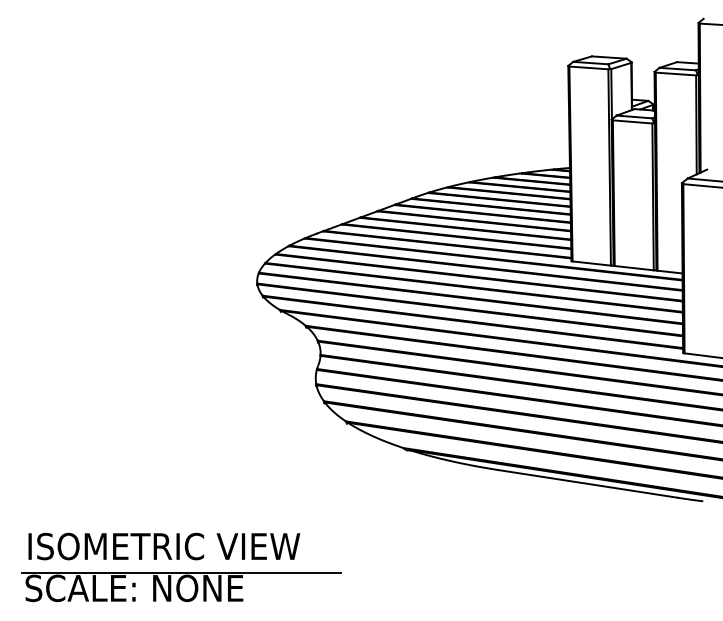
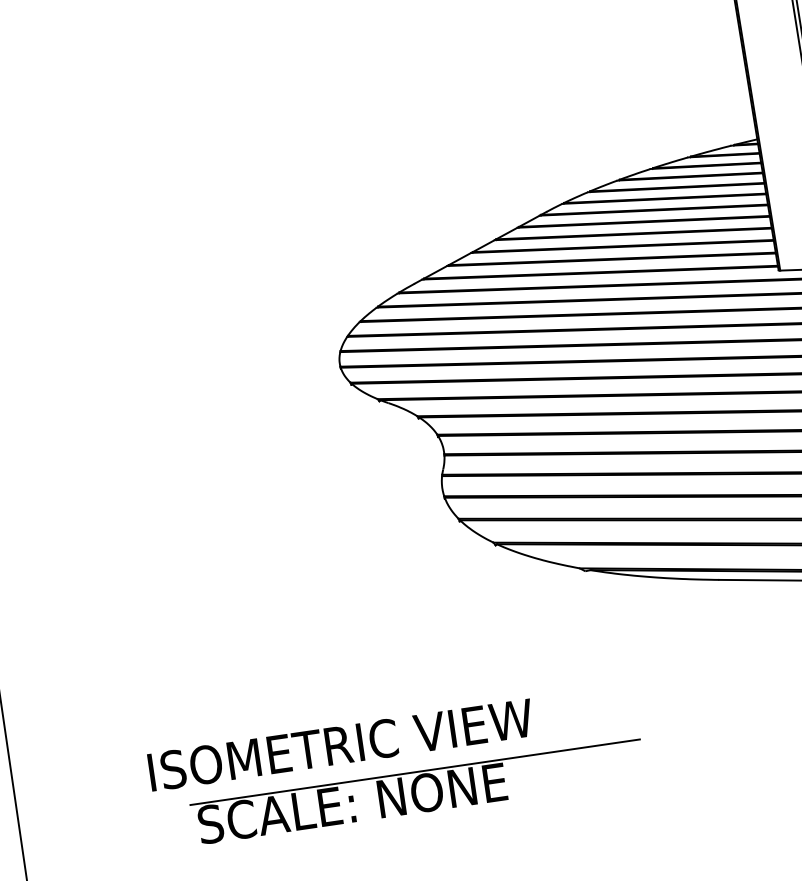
text: (164, 546) -> (341, 744), moved
part: (181, 587) -> (418, 792), moved

